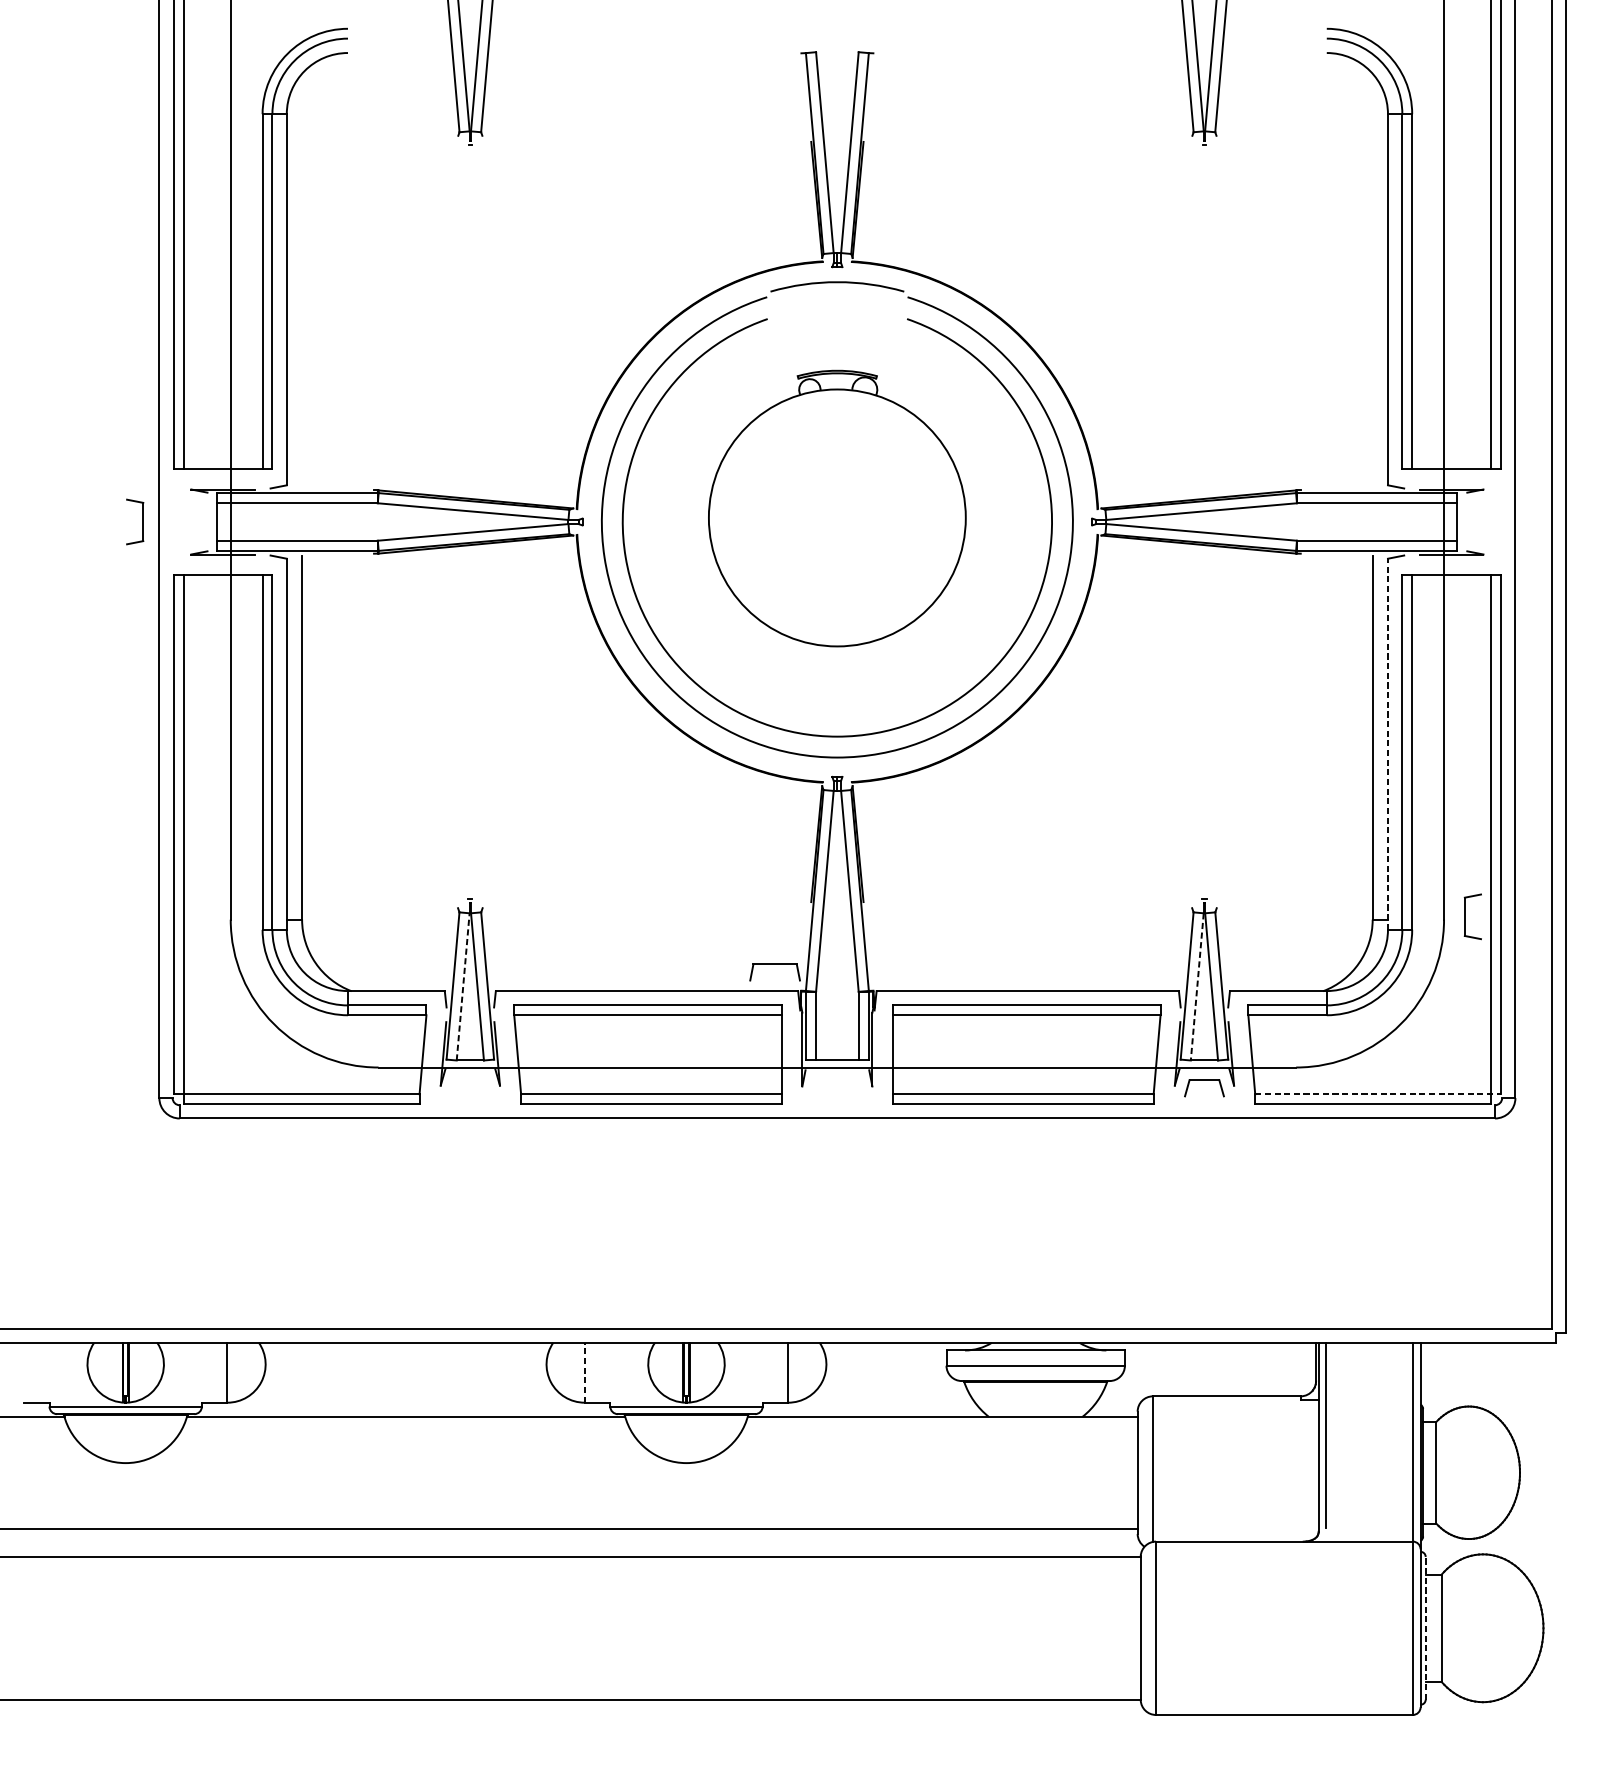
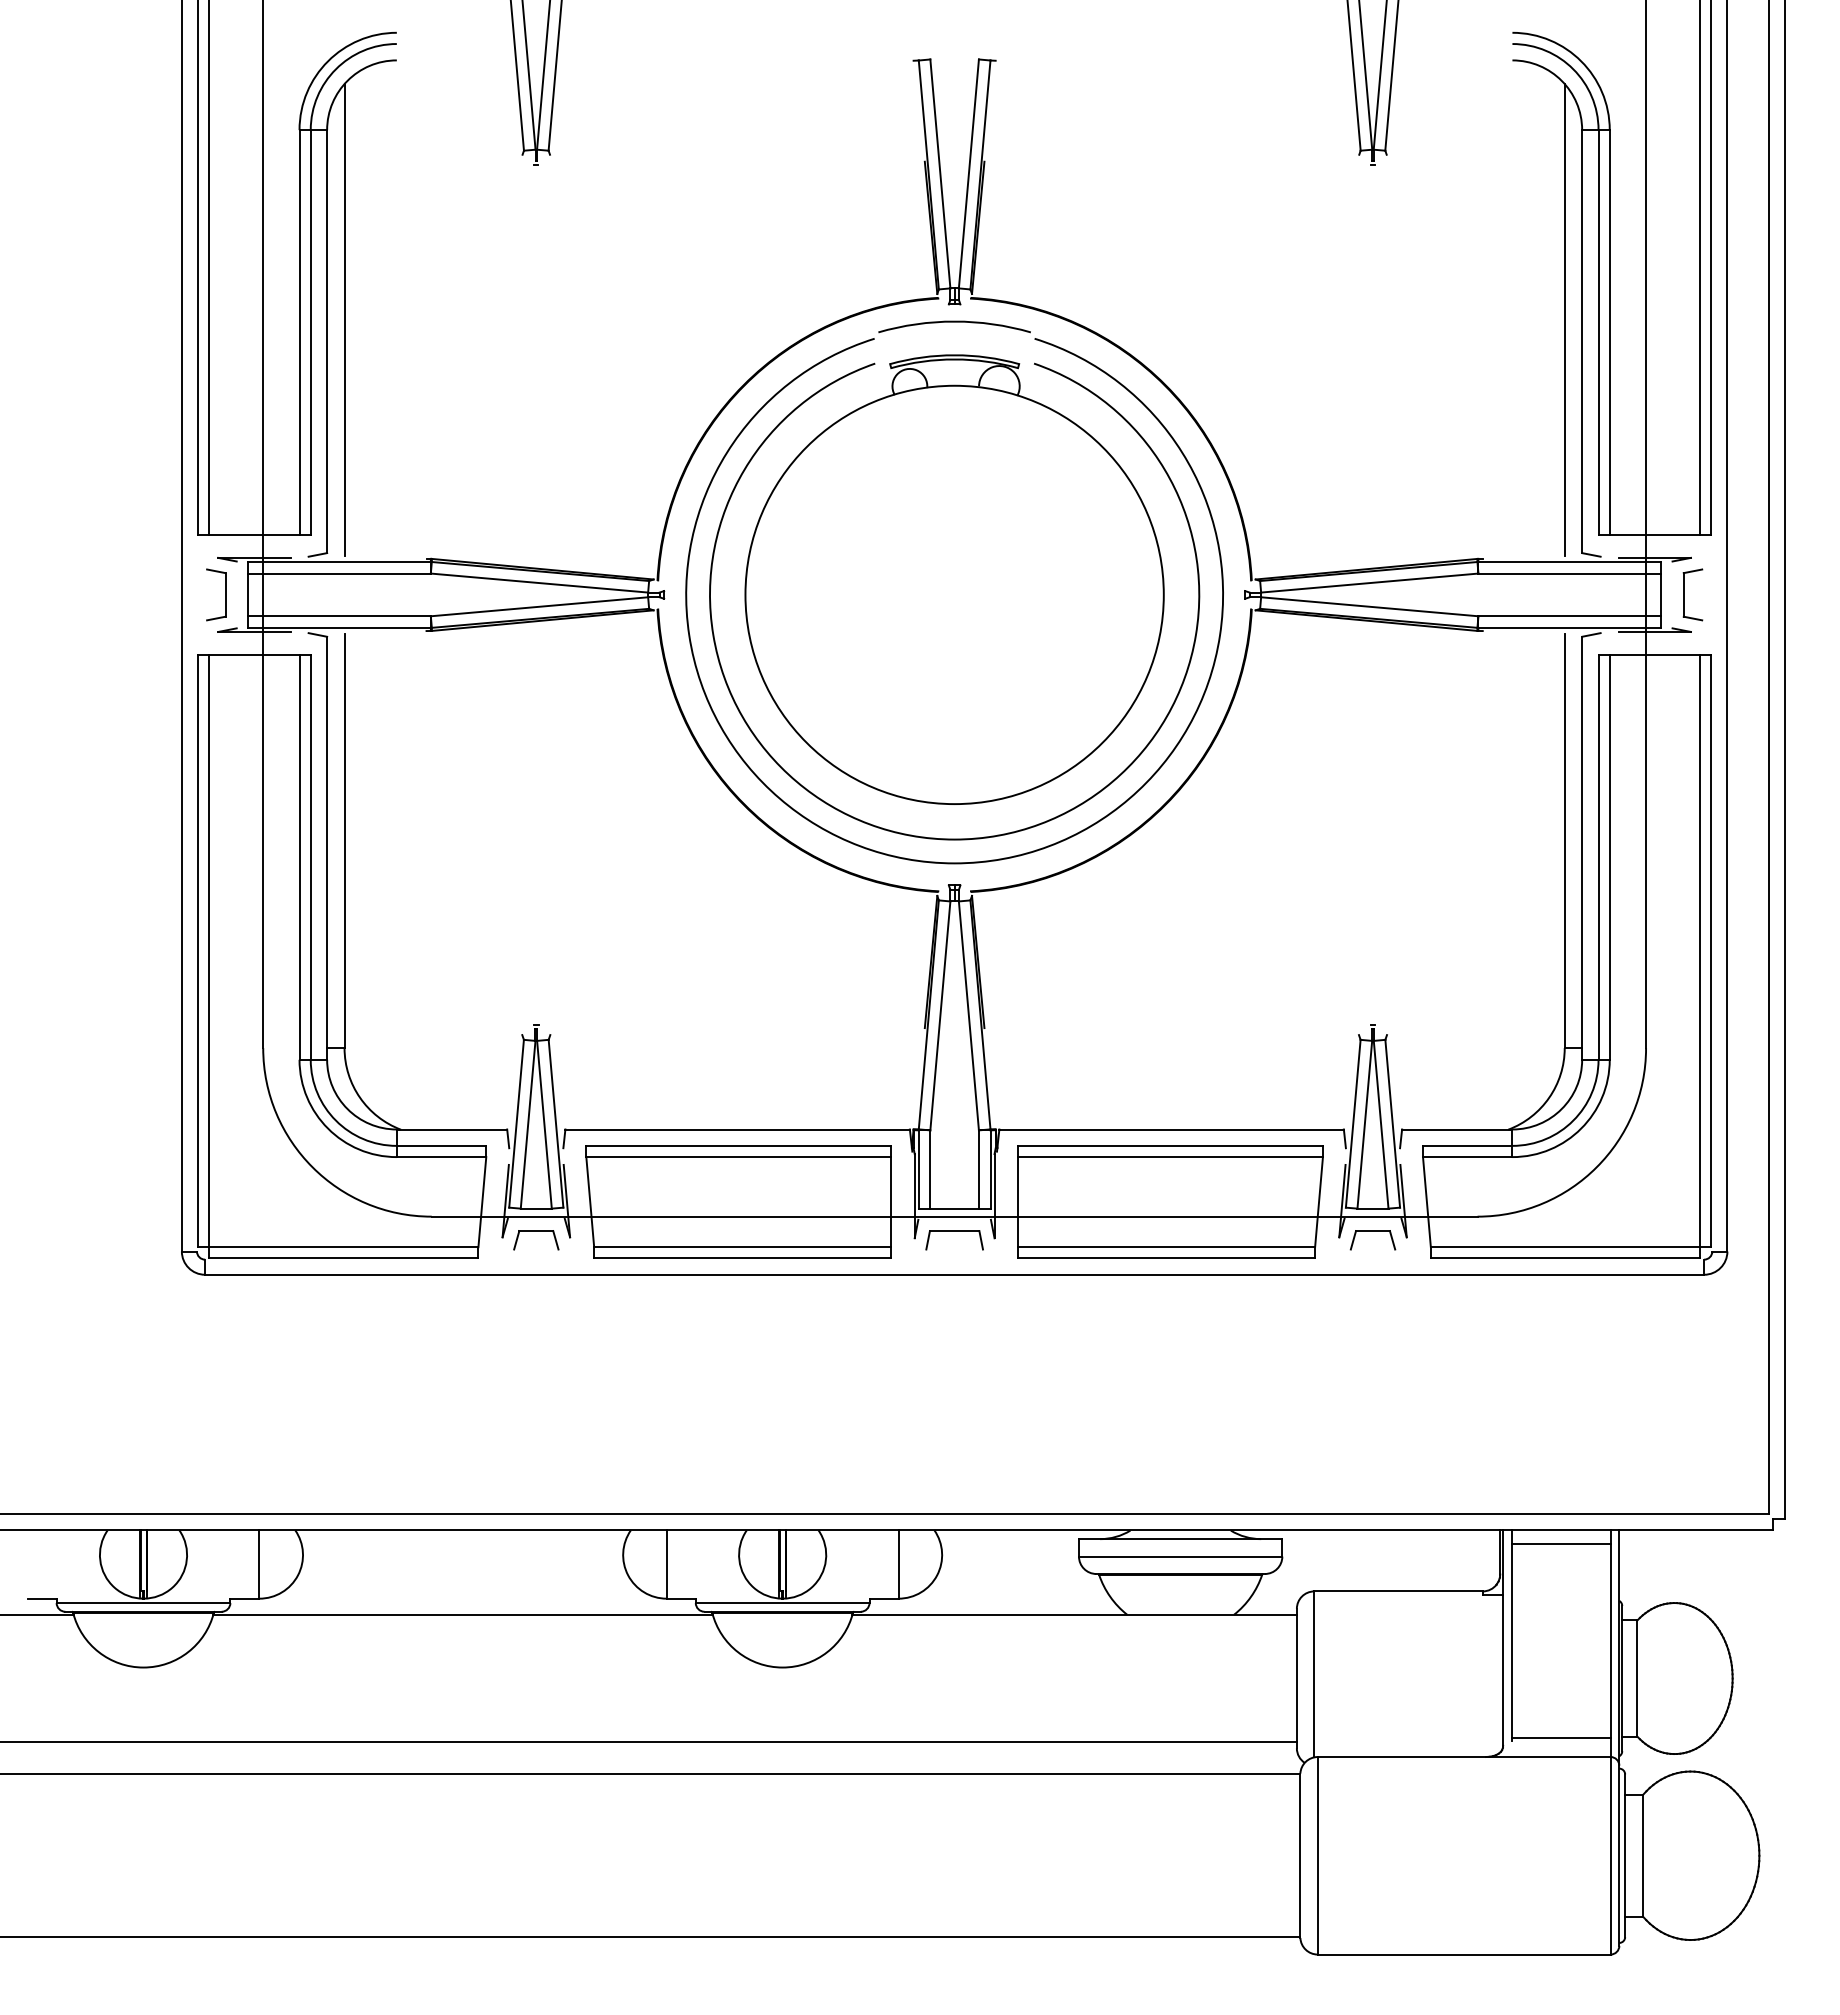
line: (302, 281) -> (344, 320), added
line: (1372, 281) -> (1564, 320), added
part: (837, 508) -> (954, 579), size x1.43
part: (143, 521) -> (225, 594), moved
line: (1388, 743) -> (1582, 847), dashed -> solid
part: (1465, 916) -> (1684, 594), moved
part: (774, 964) -> (954, 1231), moved
line: (463, 986) -> (528, 1124), dashed -> solid
line: (1197, 987) -> (1364, 1125), dashed -> solid
part: (470, 1080) -> (536, 1231), added
line: (1378, 1094) -> (1571, 1247), dashed -> solid
line: (1368, 1354) -> (1560, 1543), added
line: (584, 1372) -> (666, 1564), dashed -> solid
line: (1368, 1525) -> (1560, 1738), added
line: (1426, 1628) -> (1625, 1855), dashed -> solid

